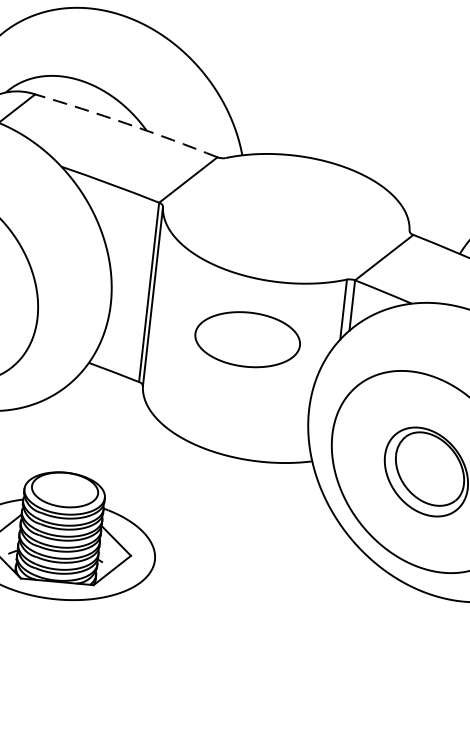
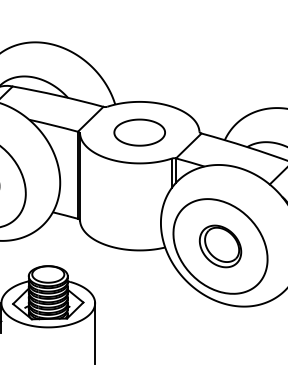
arc: (127, 123) -> (58, 95), dashed -> solid
part: (247, 339) -> (139, 132), moved
line: (148, 622) -> (95, 333), added

